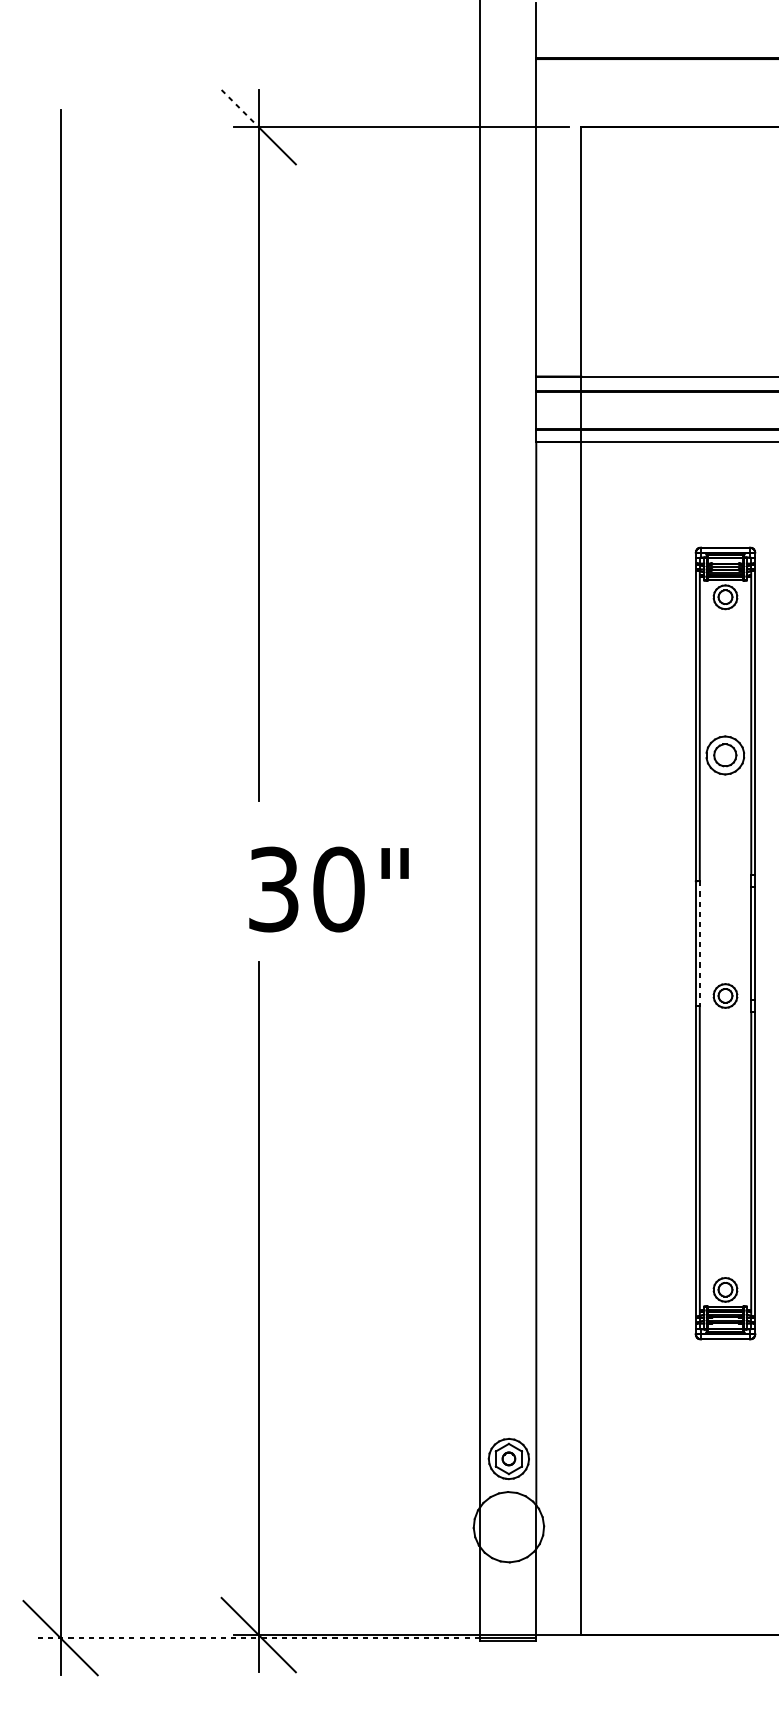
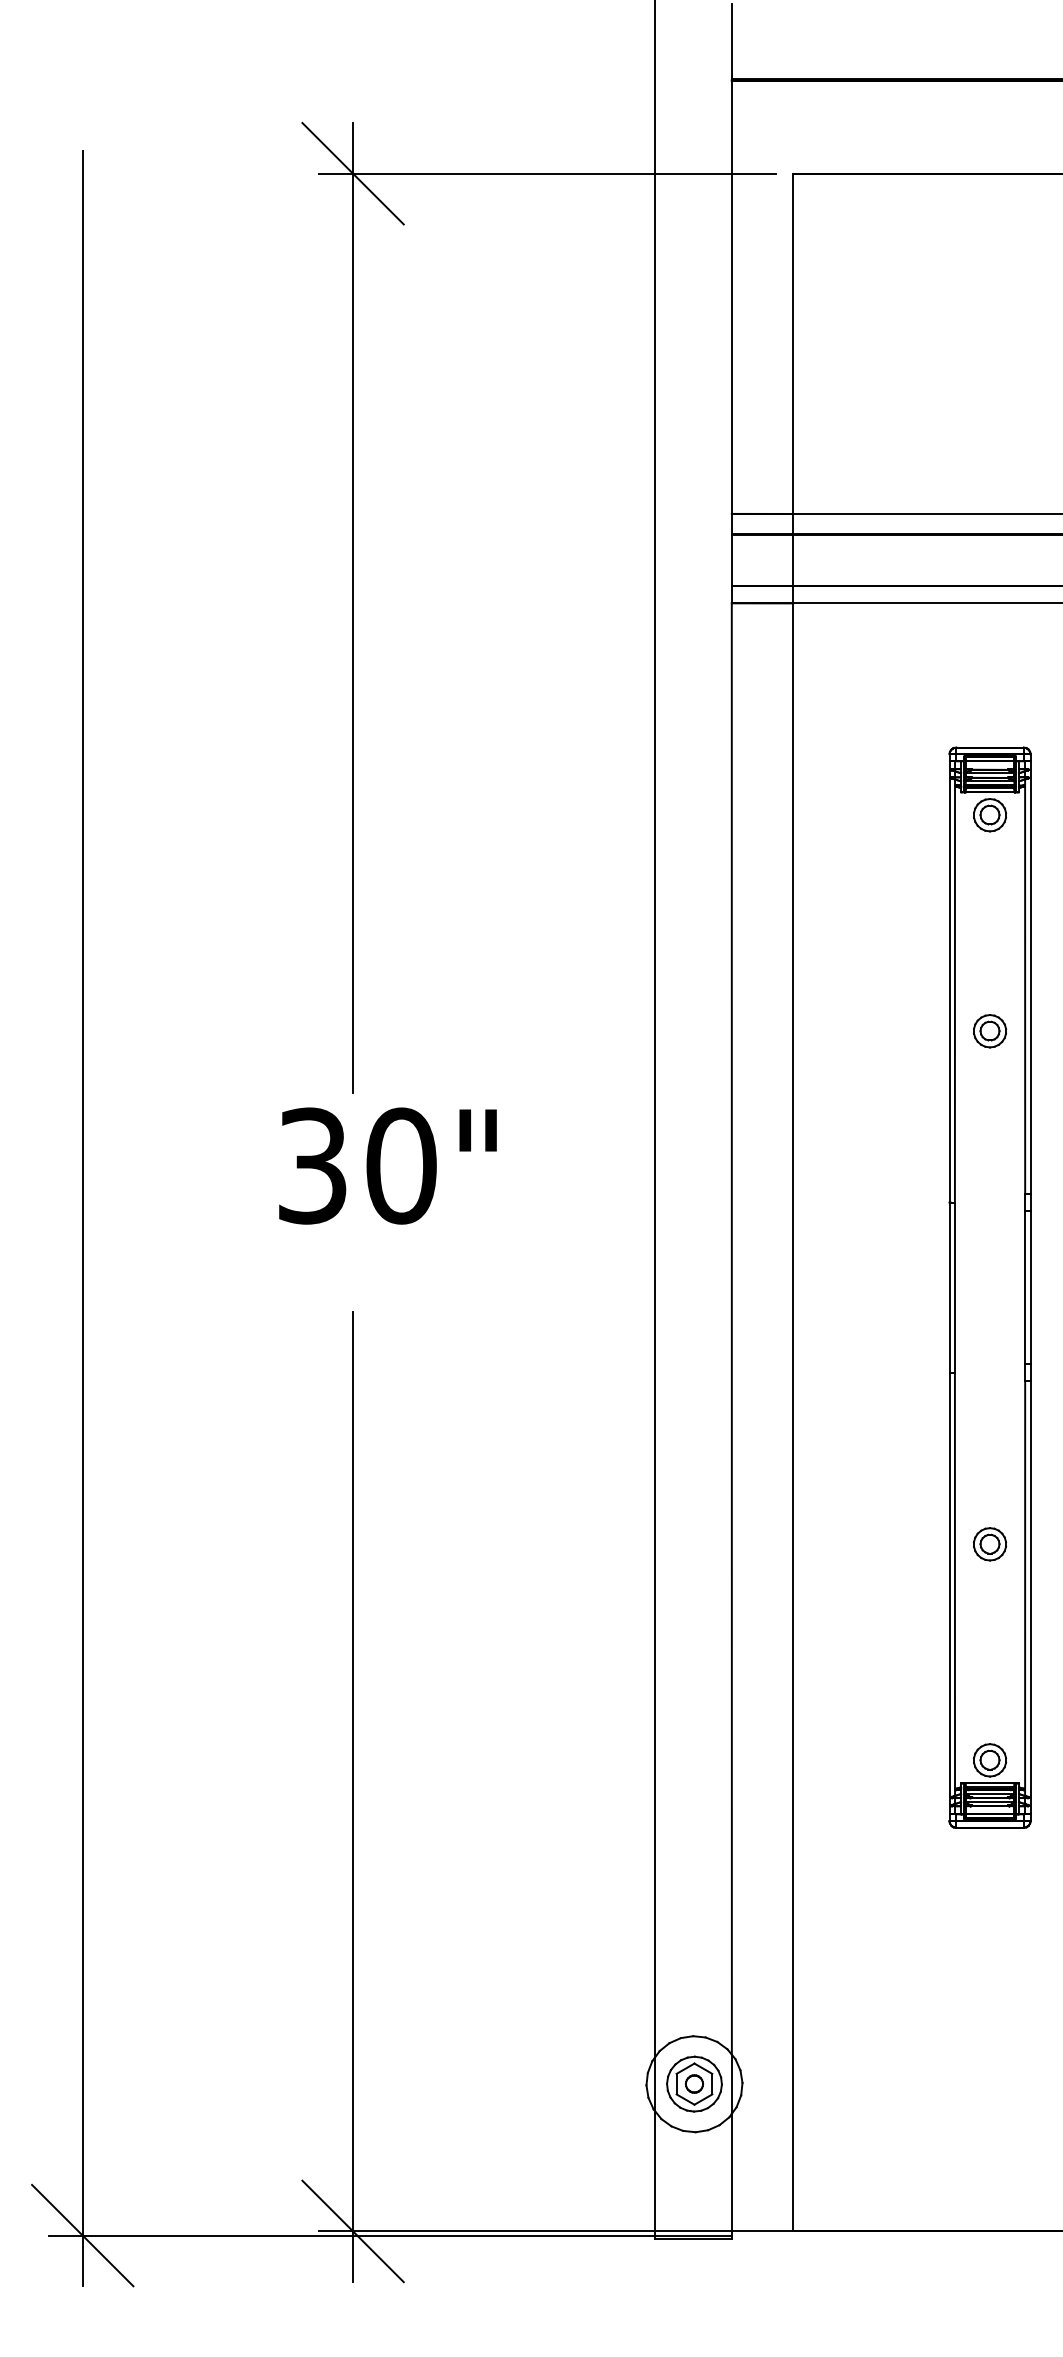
line: (240, 108) -> (327, 148), dashed -> solid
part: (725, 755) -> (990, 1031), size x0.62
text: (328, 889) -> (387, 1165), moved
line: (699, 944) -> (954, 1288), dashed -> solid
part: (725, 996) -> (990, 1544), moved
part: (508, 1458) -> (694, 2083), moved
line: (257, 1638) -> (351, 2235), dashed -> solid

